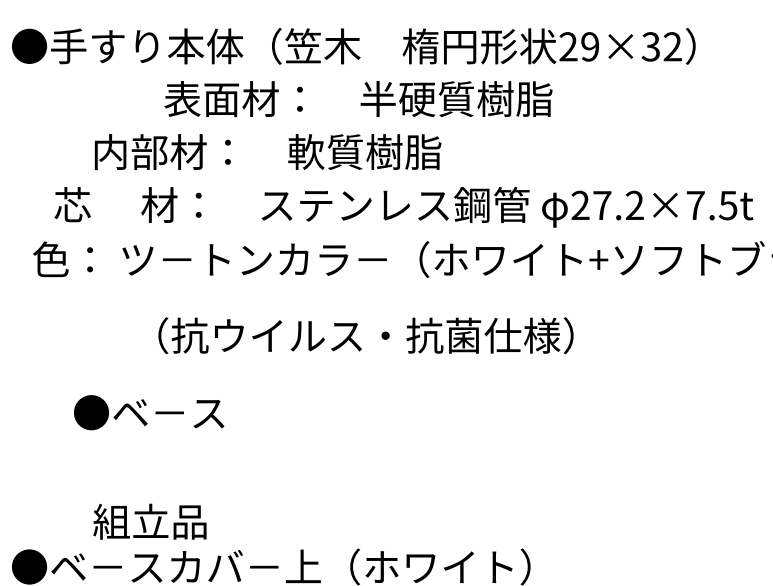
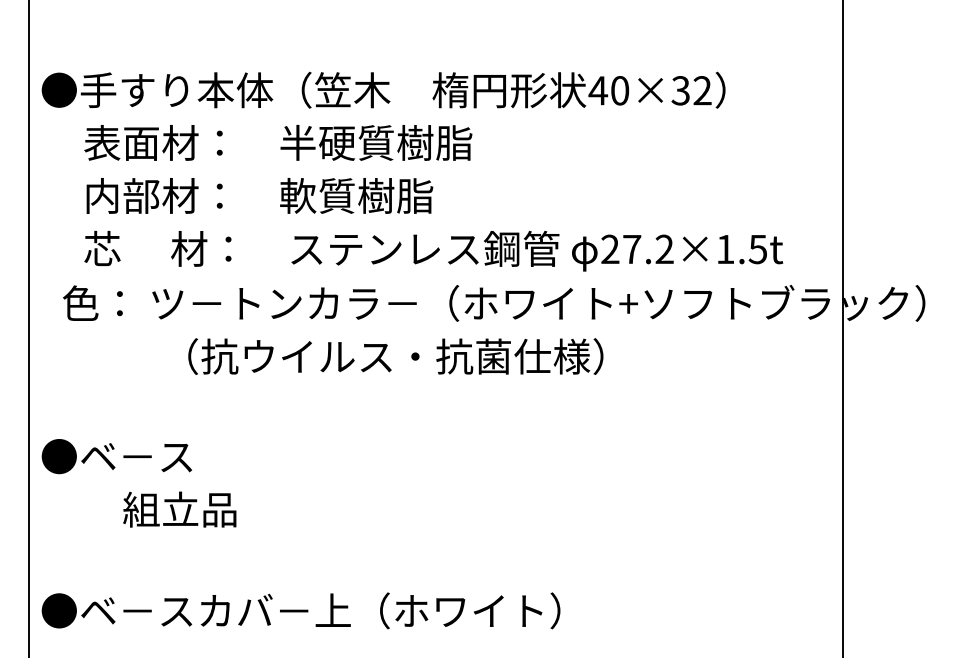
text: (578, 46) -> (608, 90), 29×32 -> 40×32
text: (358, 98) -> (278, 142), moved
text: (267, 151) -> (259, 195), moved
text: (695, 205) -> (725, 249), 27.2×7.5t -> 27.2×1.5t
text: (365, 335) -> (395, 356), moved
text: (148, 412) -> (116, 456), moved
text: (149, 521) -> (179, 509), moved

